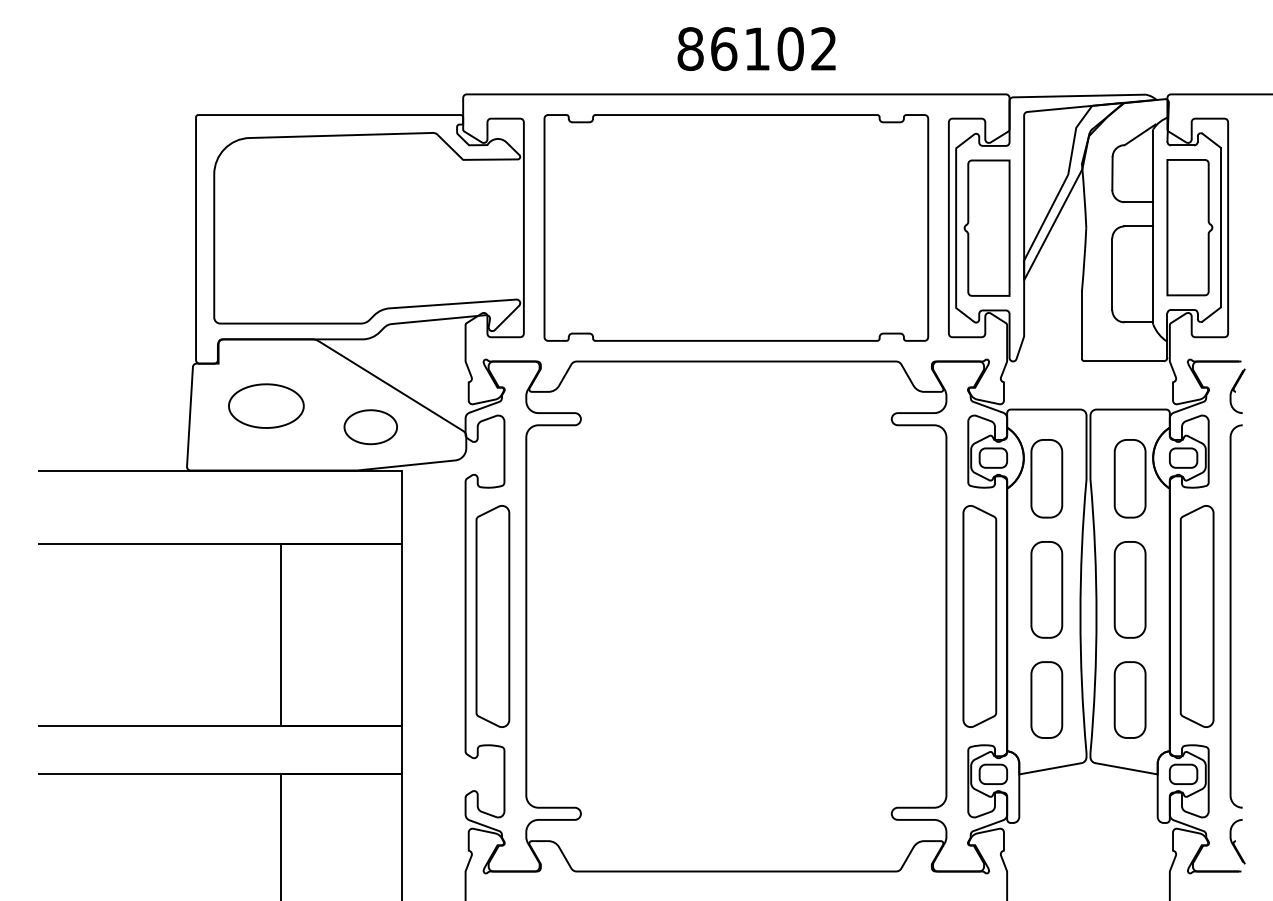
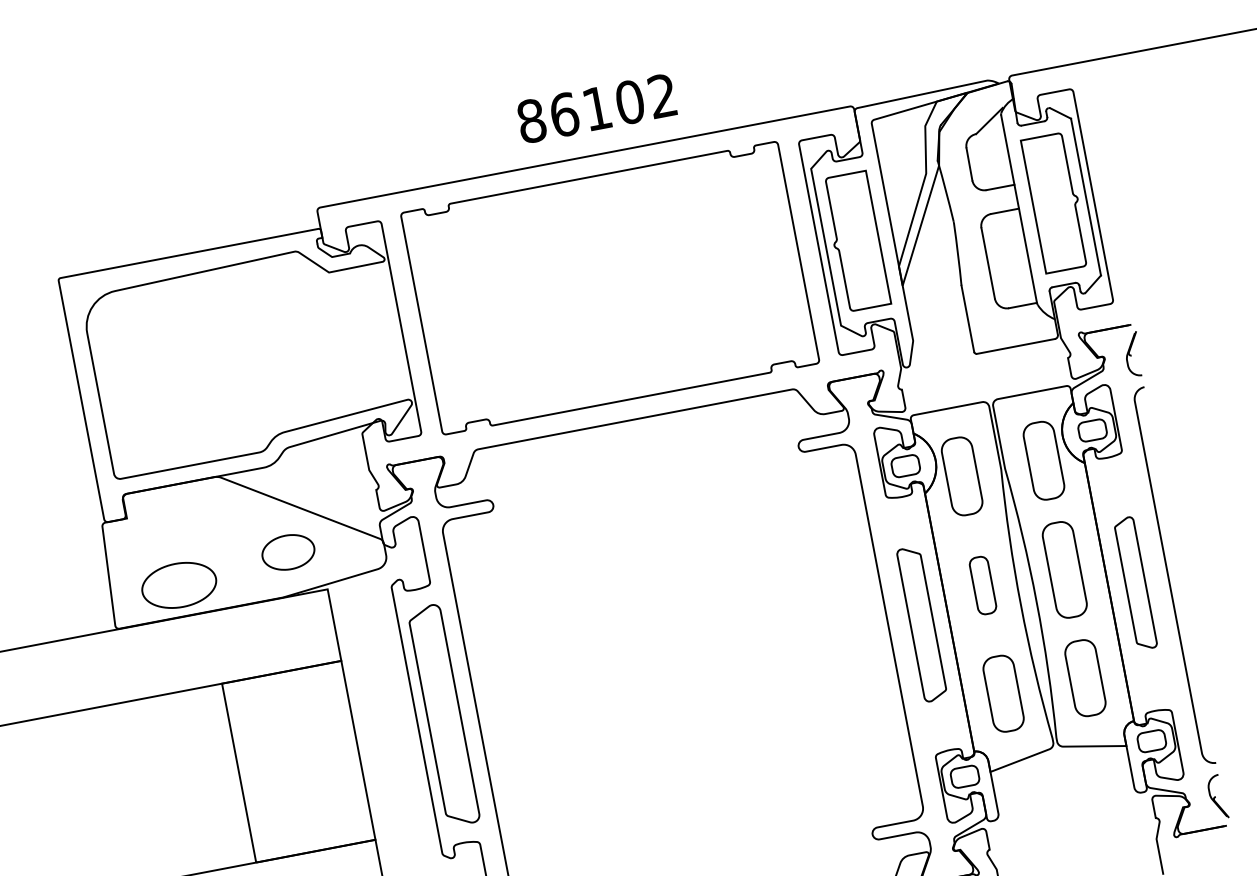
part: (266, 405) -> (179, 584), moved
part: (1046, 589) -> (982, 585), size x0.6
part: (979, 616) -> (921, 624), size x0.7
part: (1196, 616) -> (1134, 583), size x0.6

